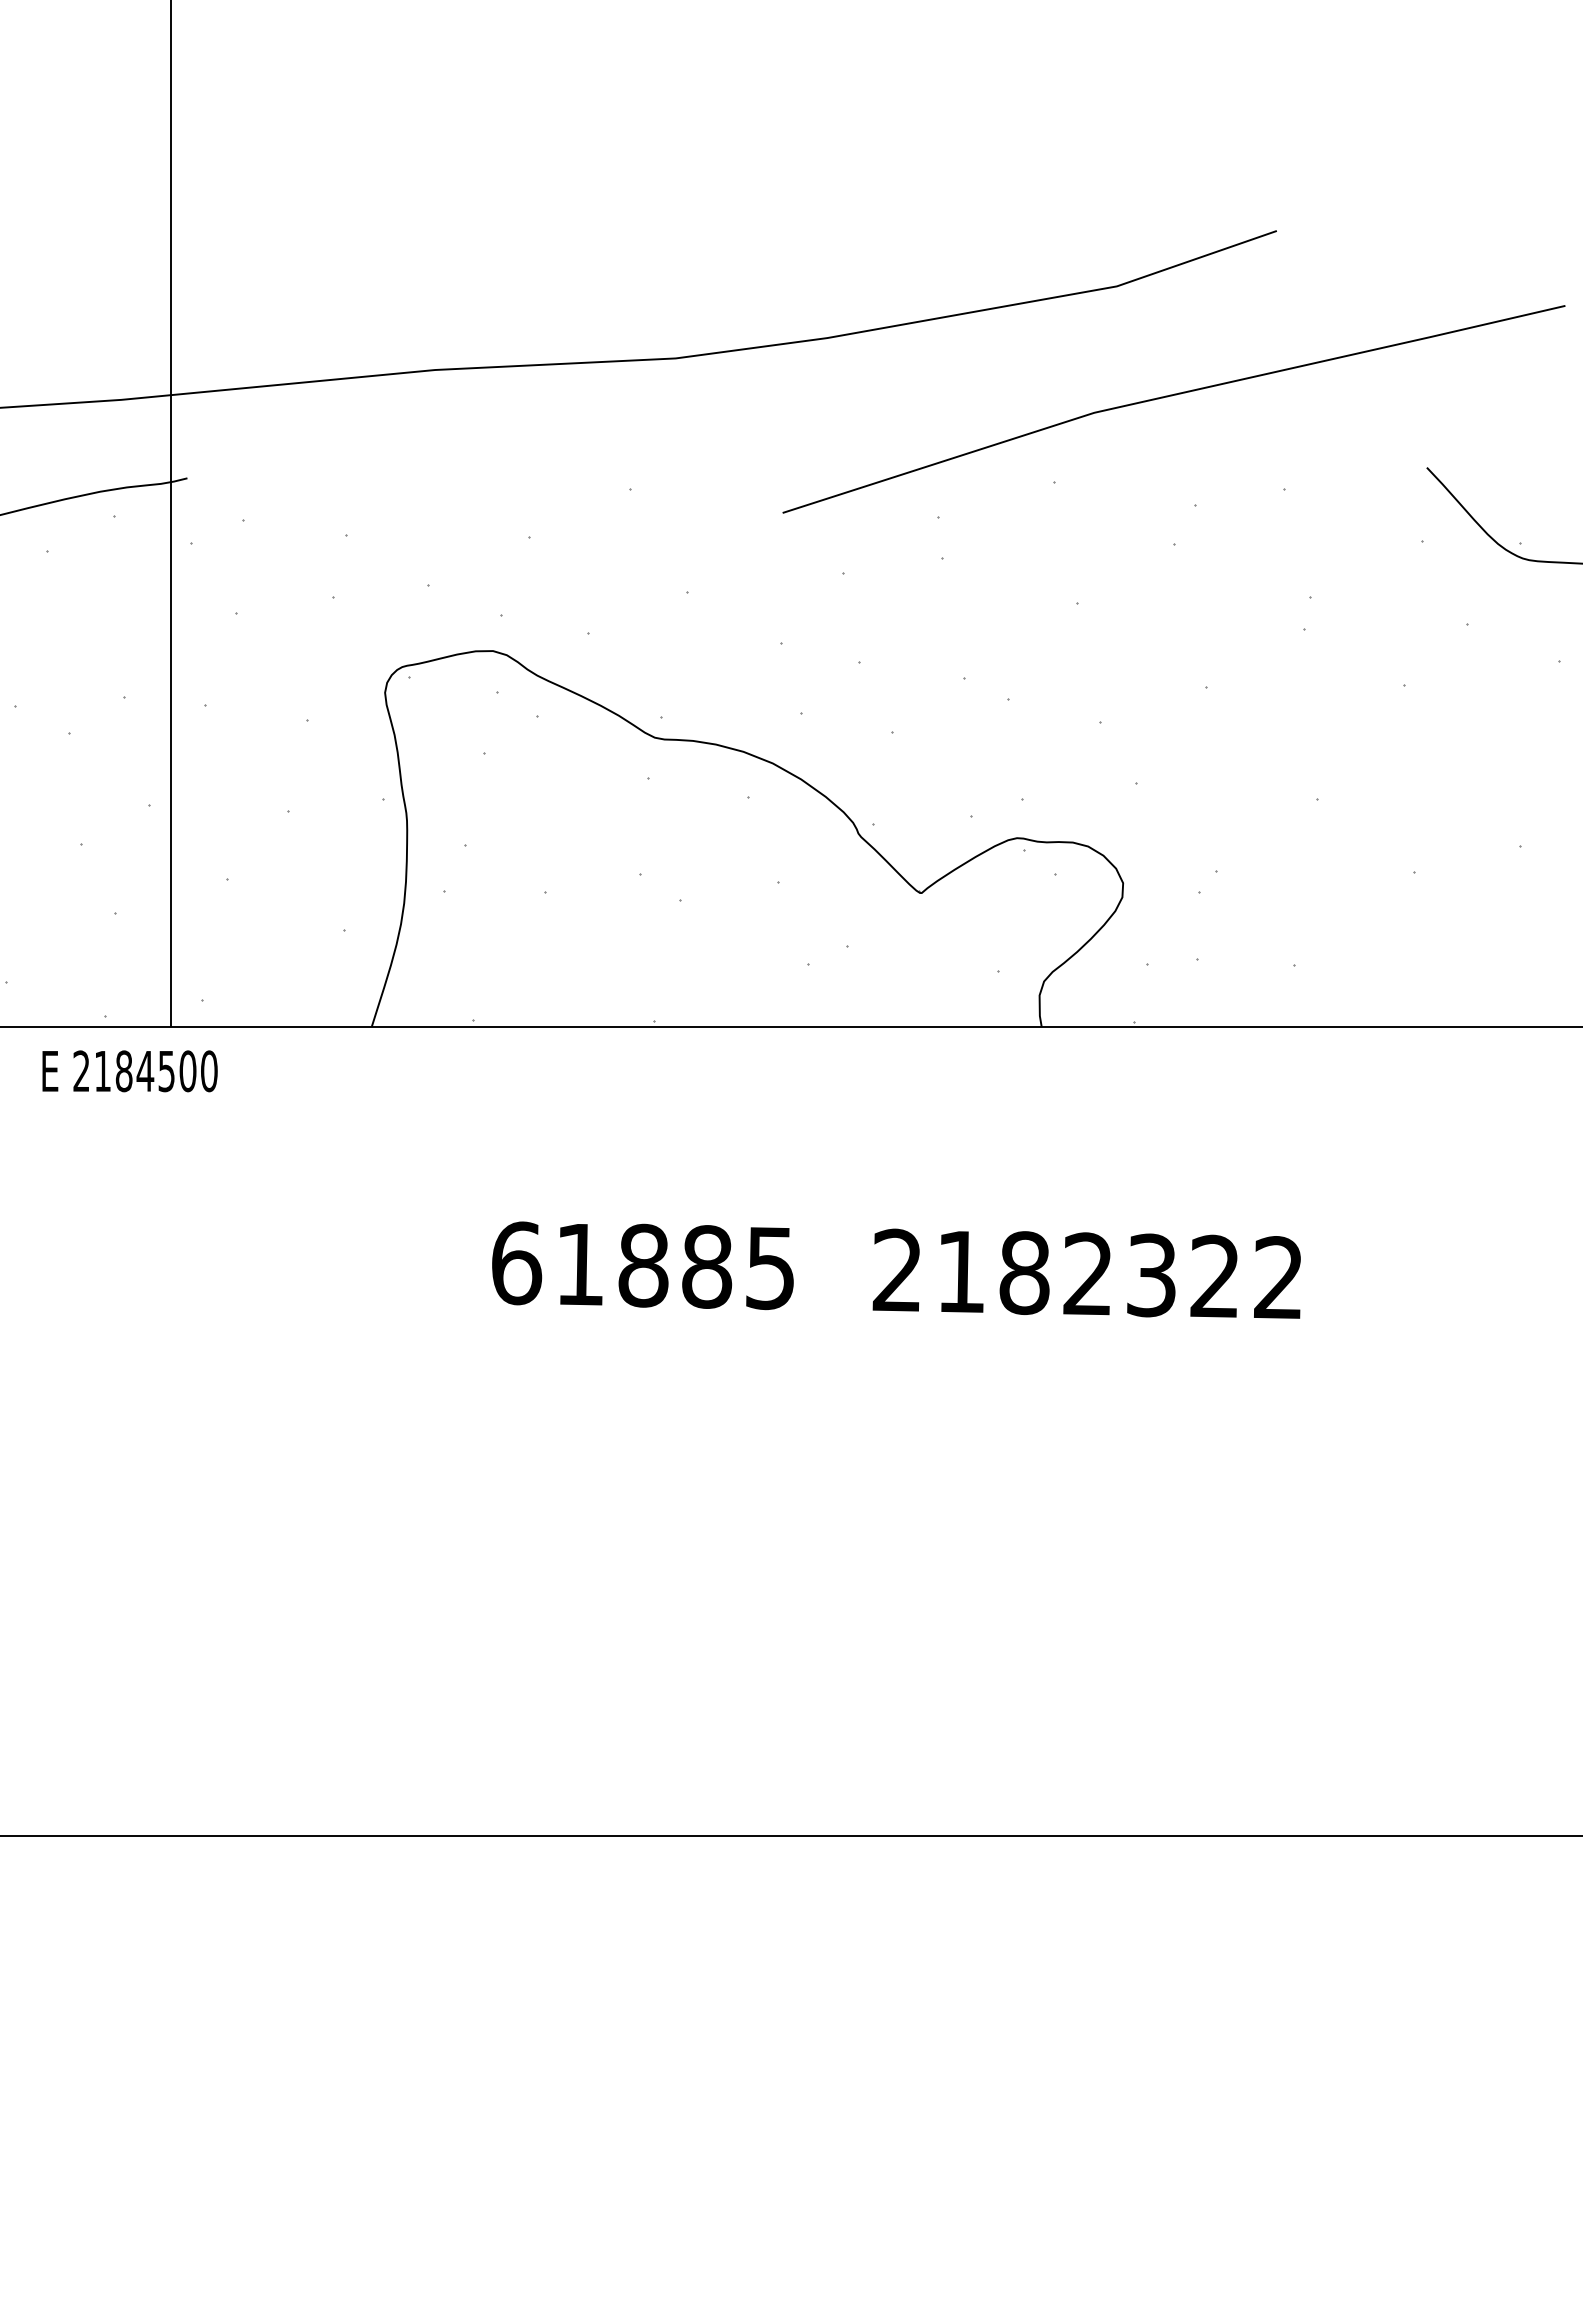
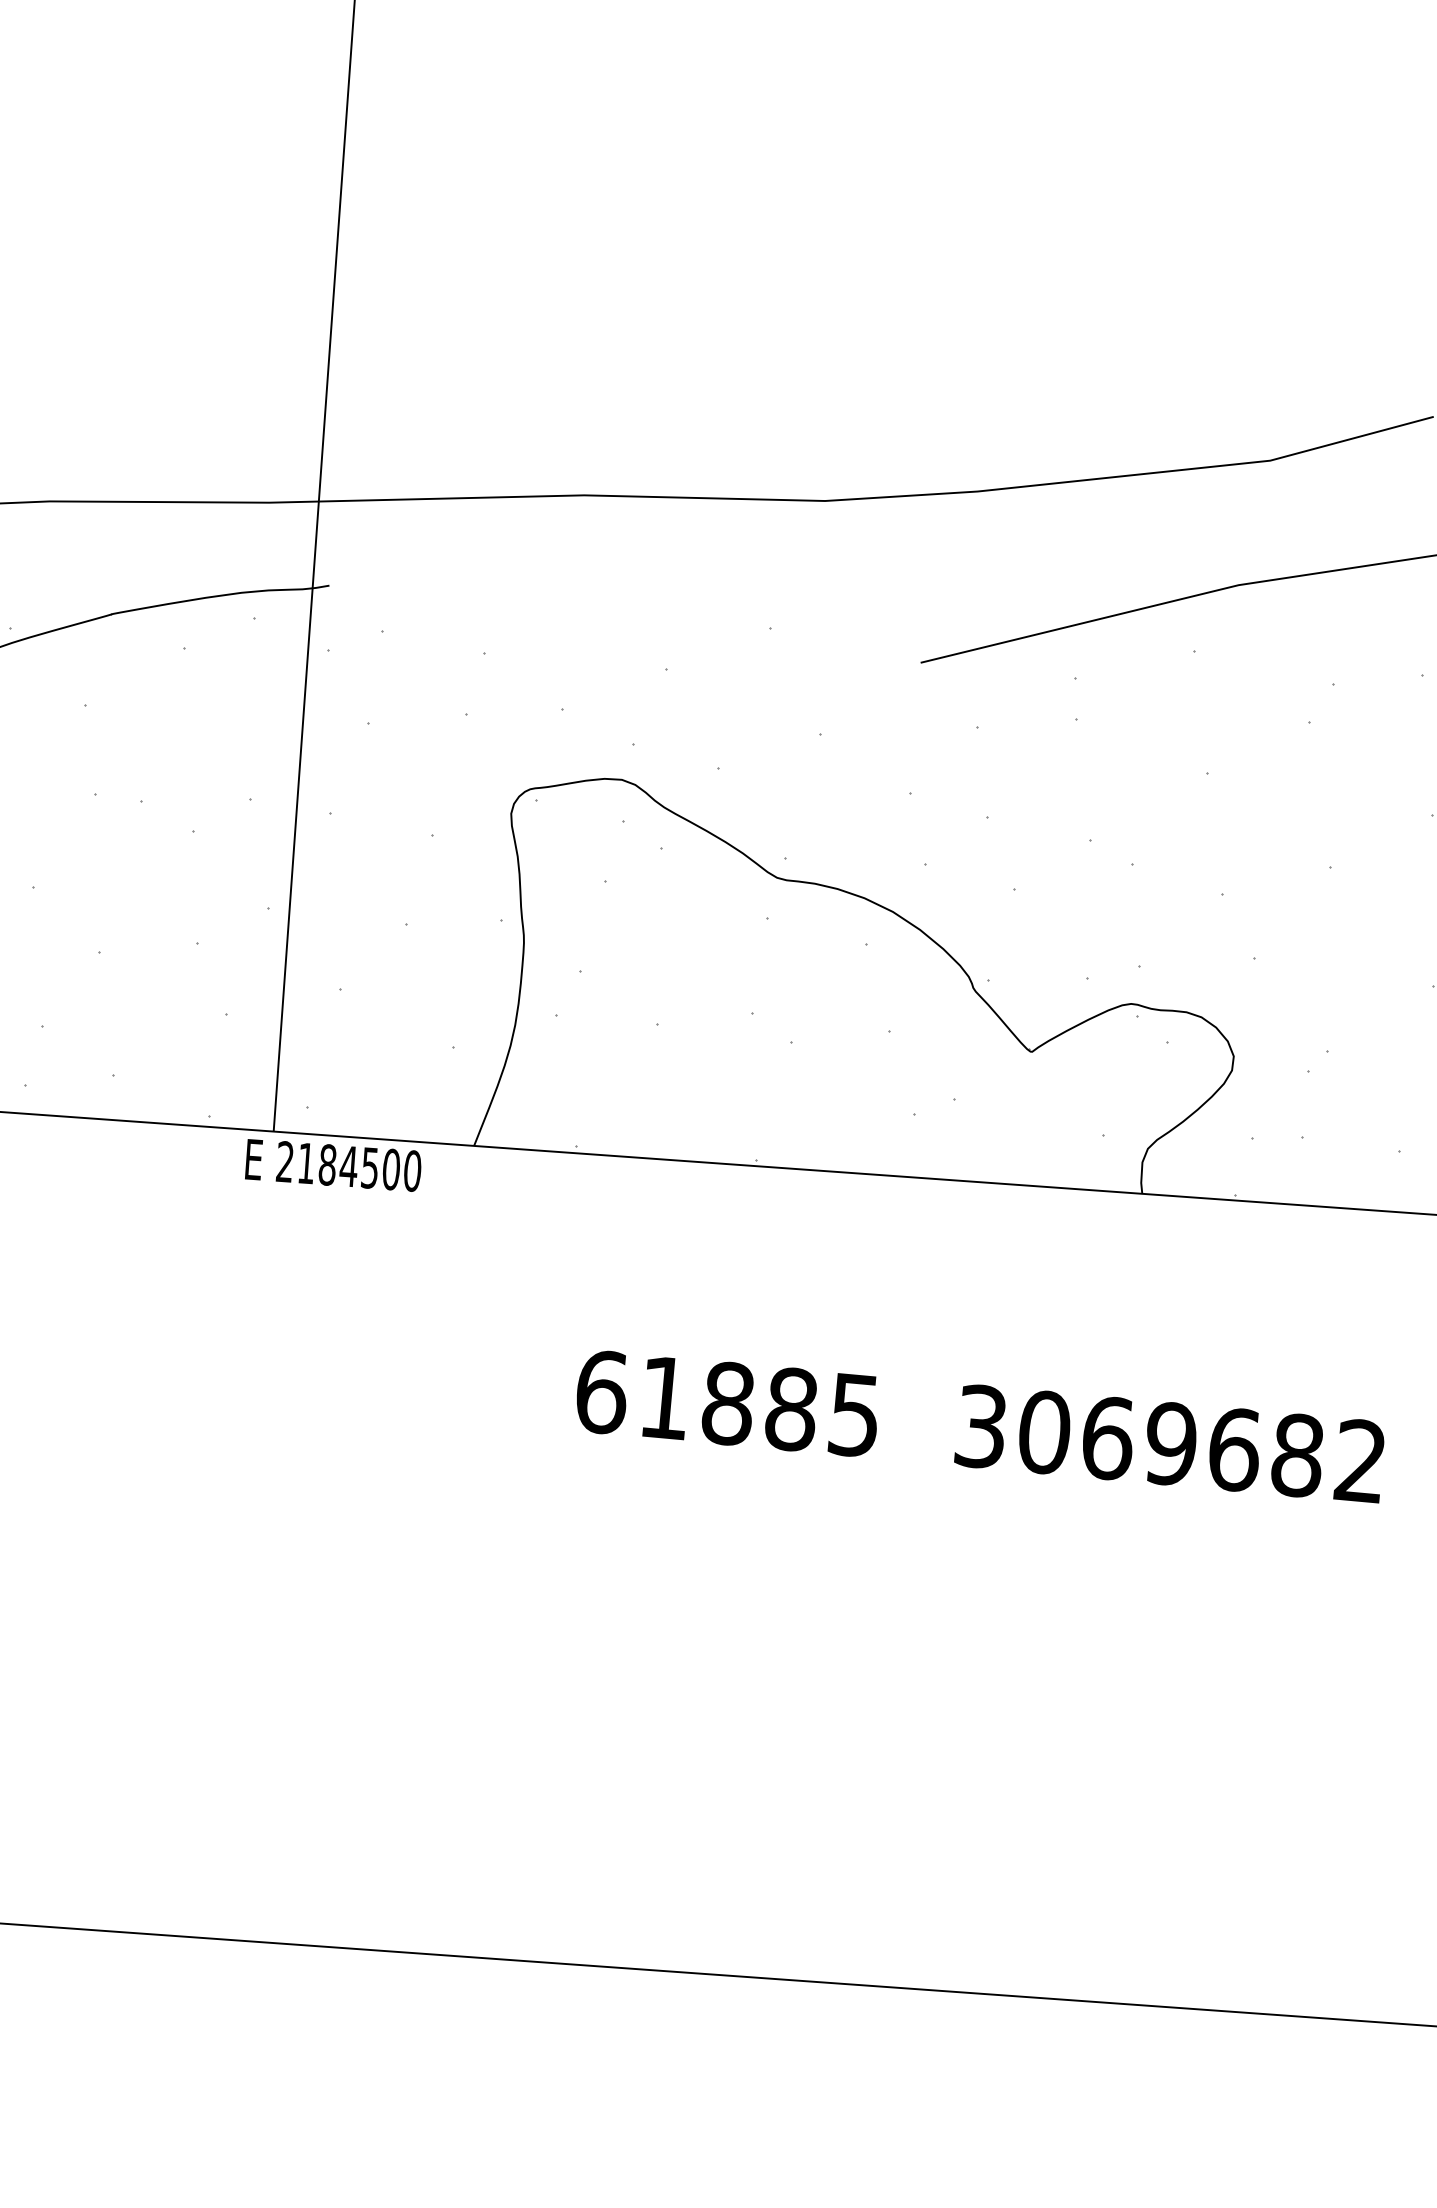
text: (129, 1071) -> (333, 1165), moved
text: (1056, 1273) -> (1139, 1440), 2182322 -> 3069682

